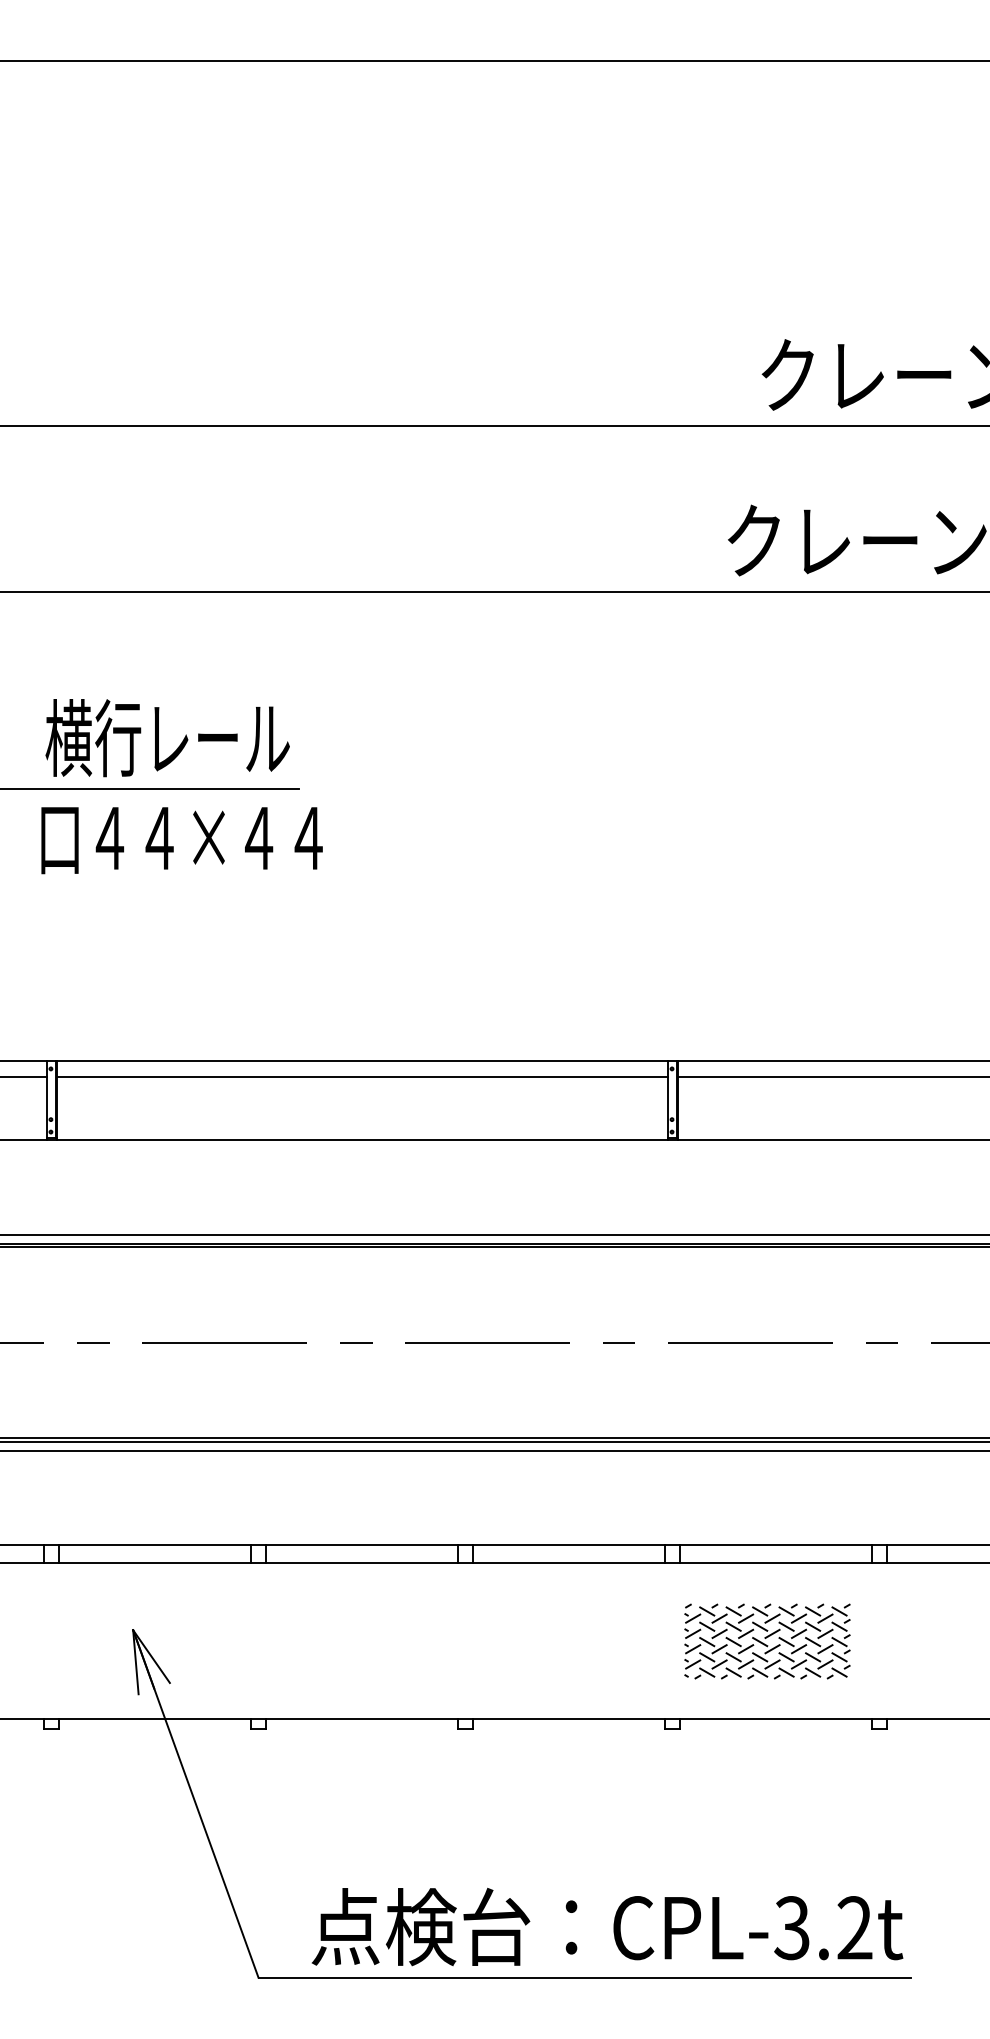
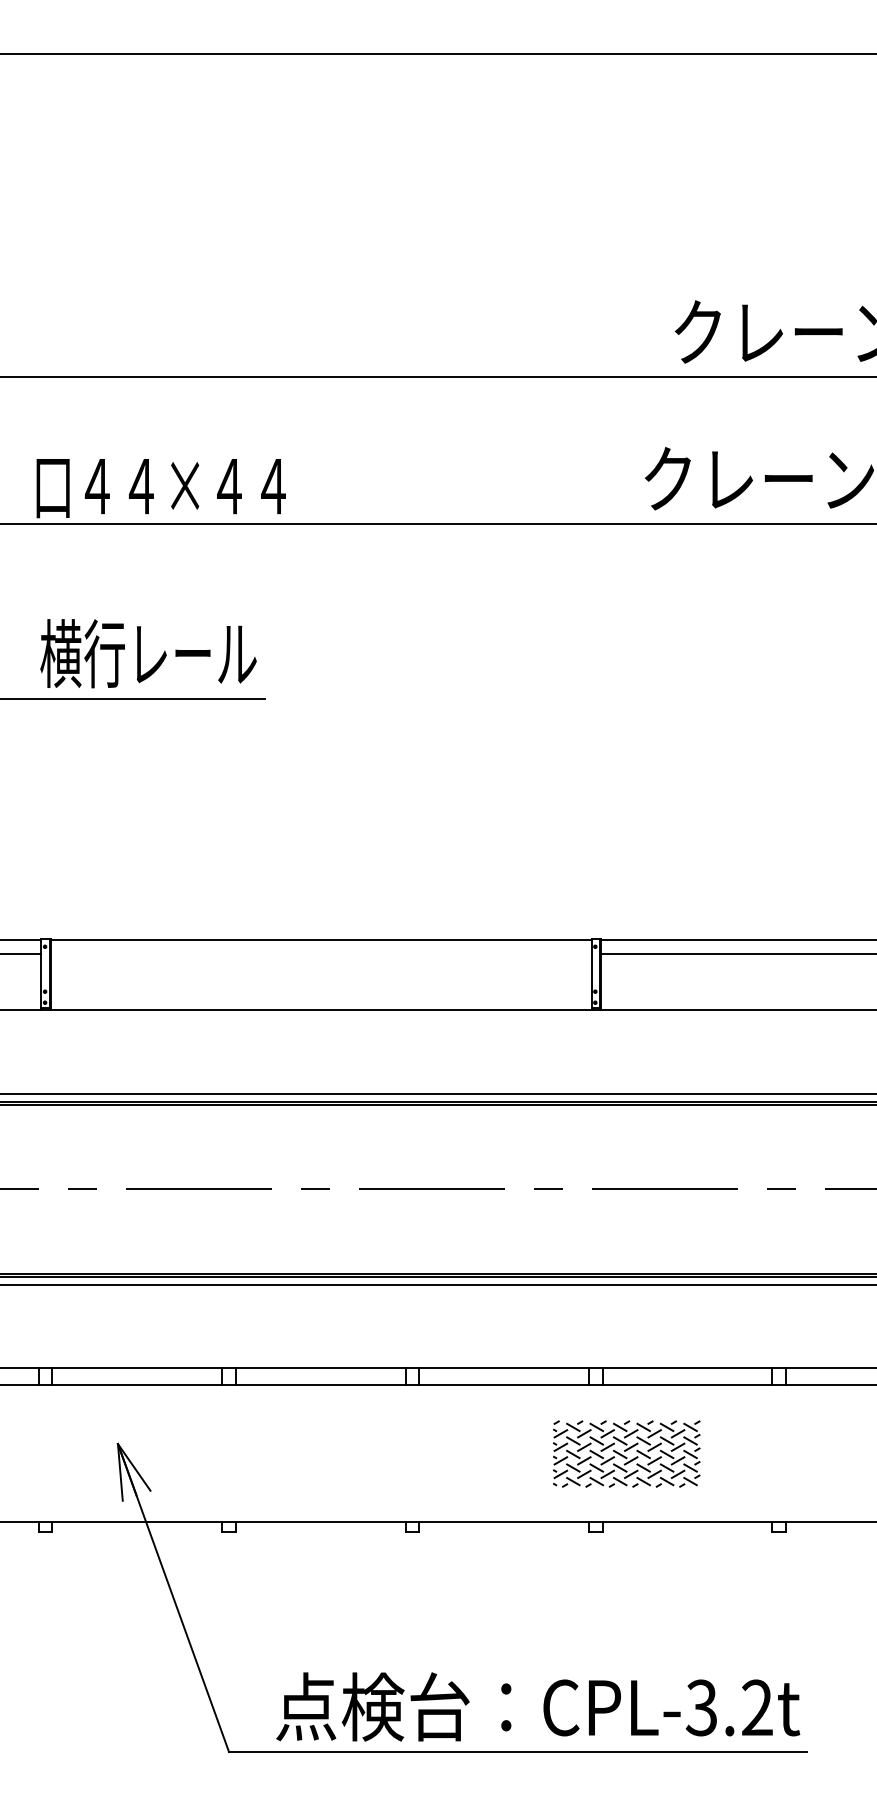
text: (181, 840) -> (160, 488), moved
line: (362, 1076) -> (321, 953), removed
part: (767, 1641) -> (626, 1454), moved

